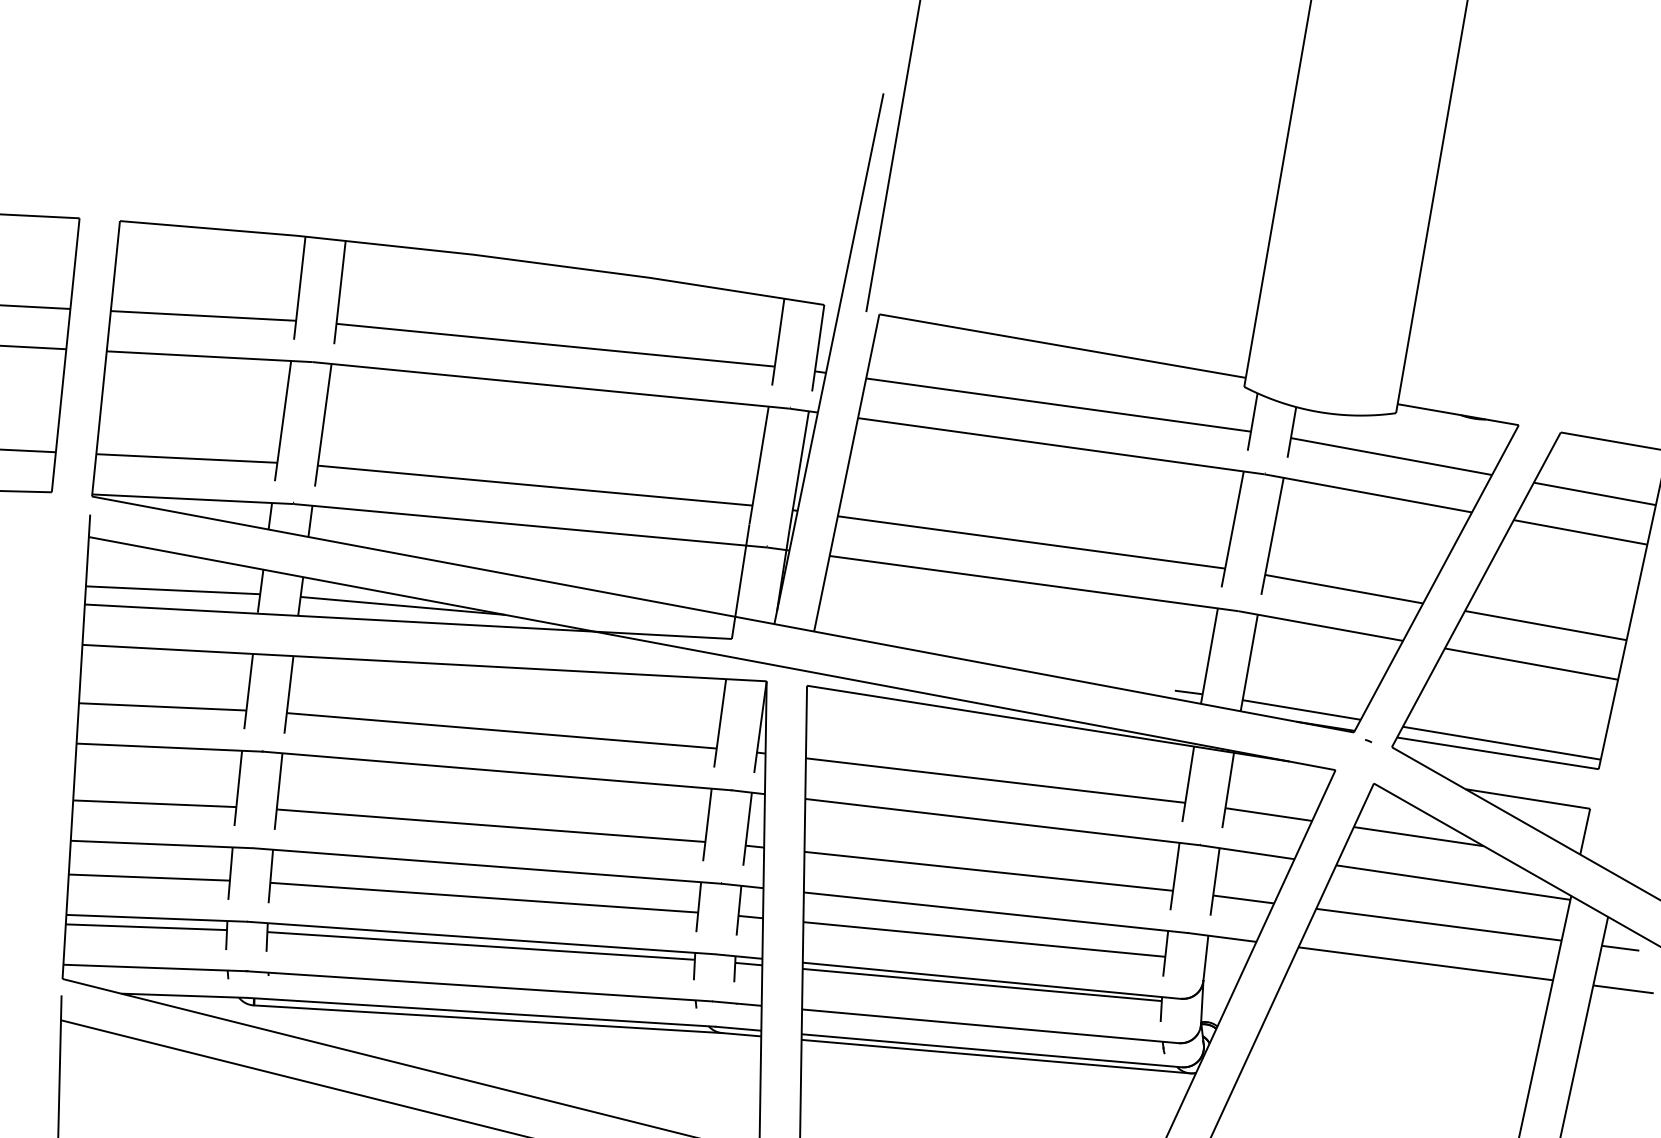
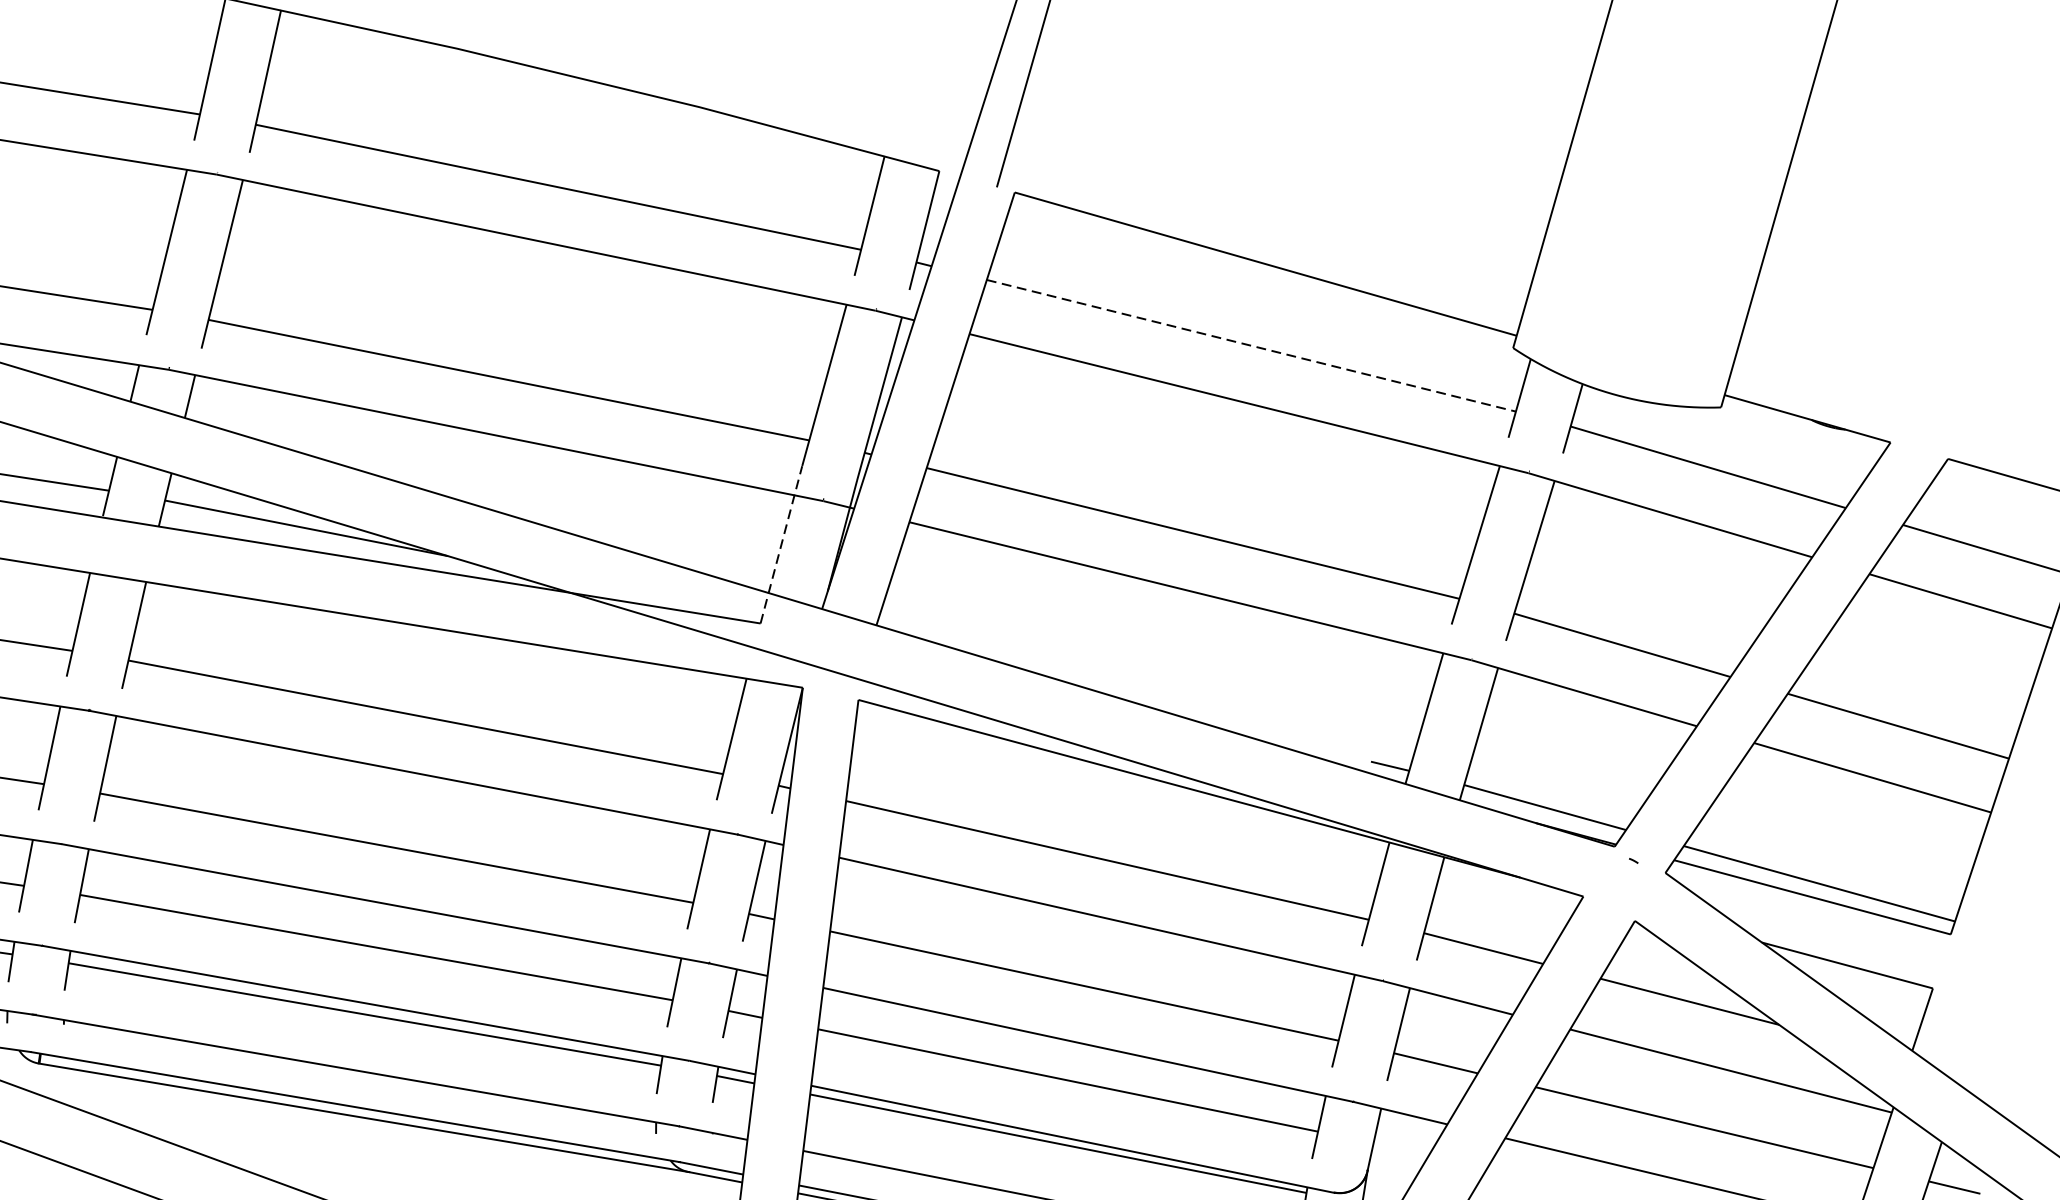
line: (1059, 405) -> (1252, 346), solid -> dashed
line: (740, 581) -> (781, 544), solid -> dashed

